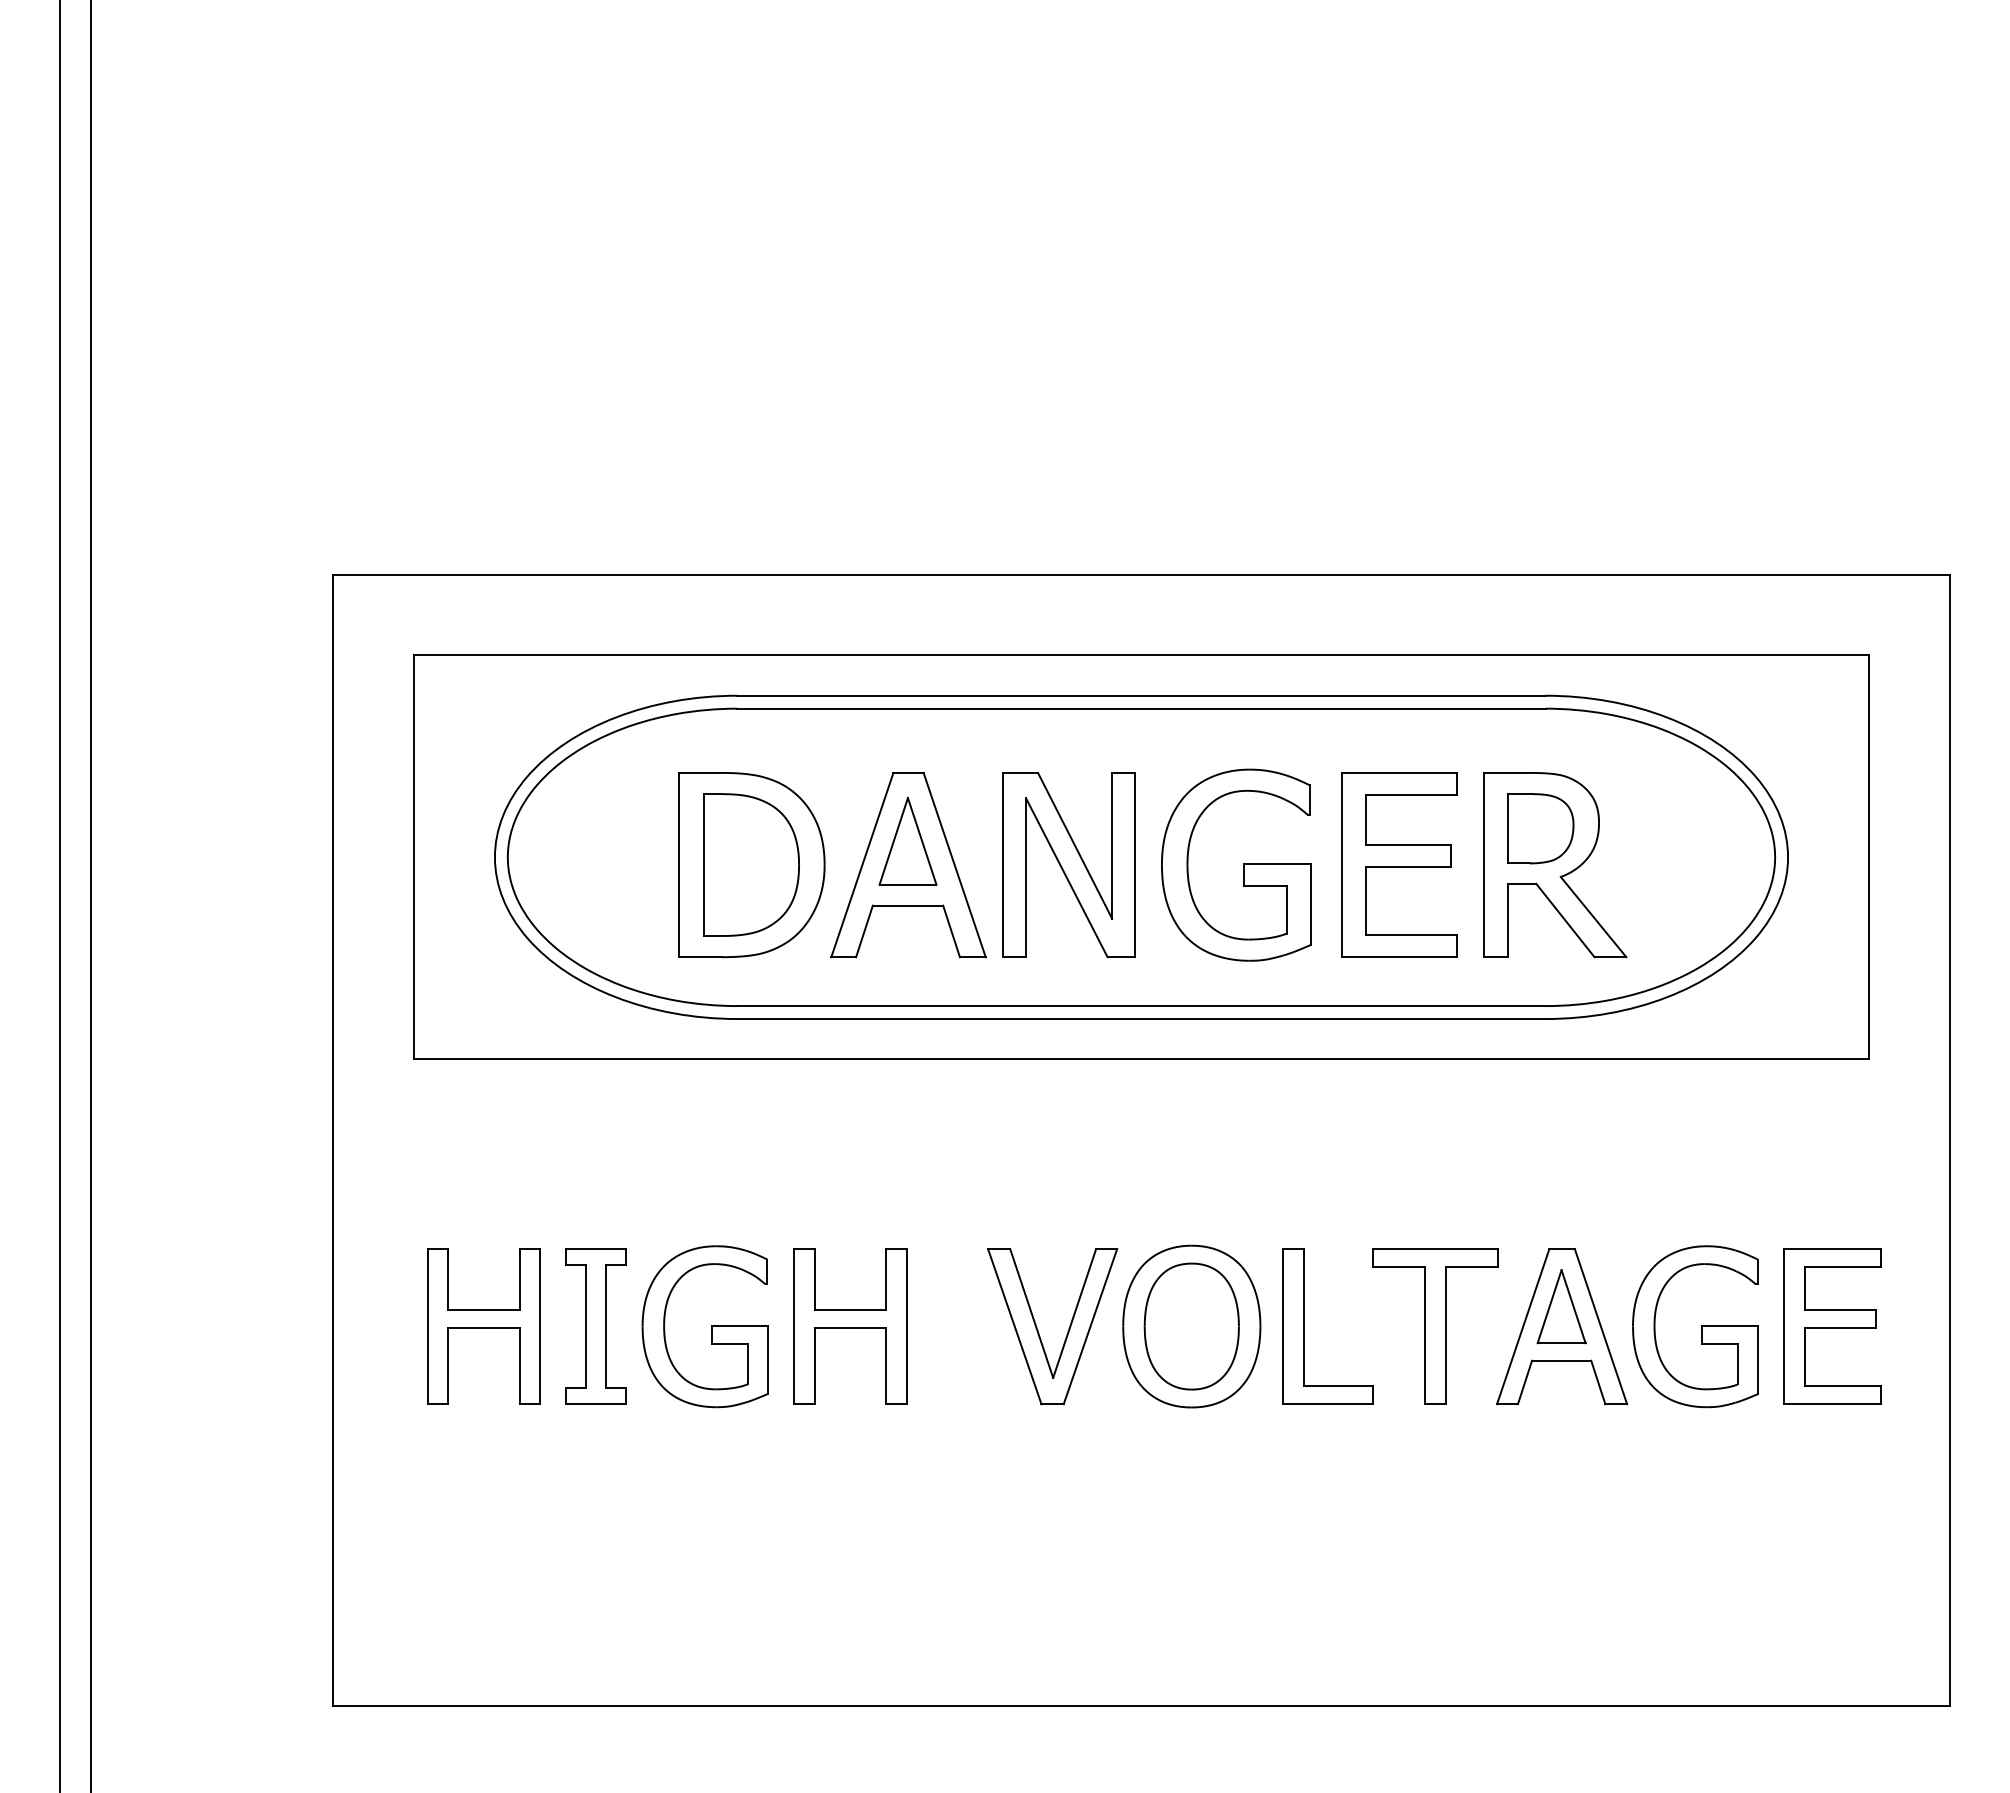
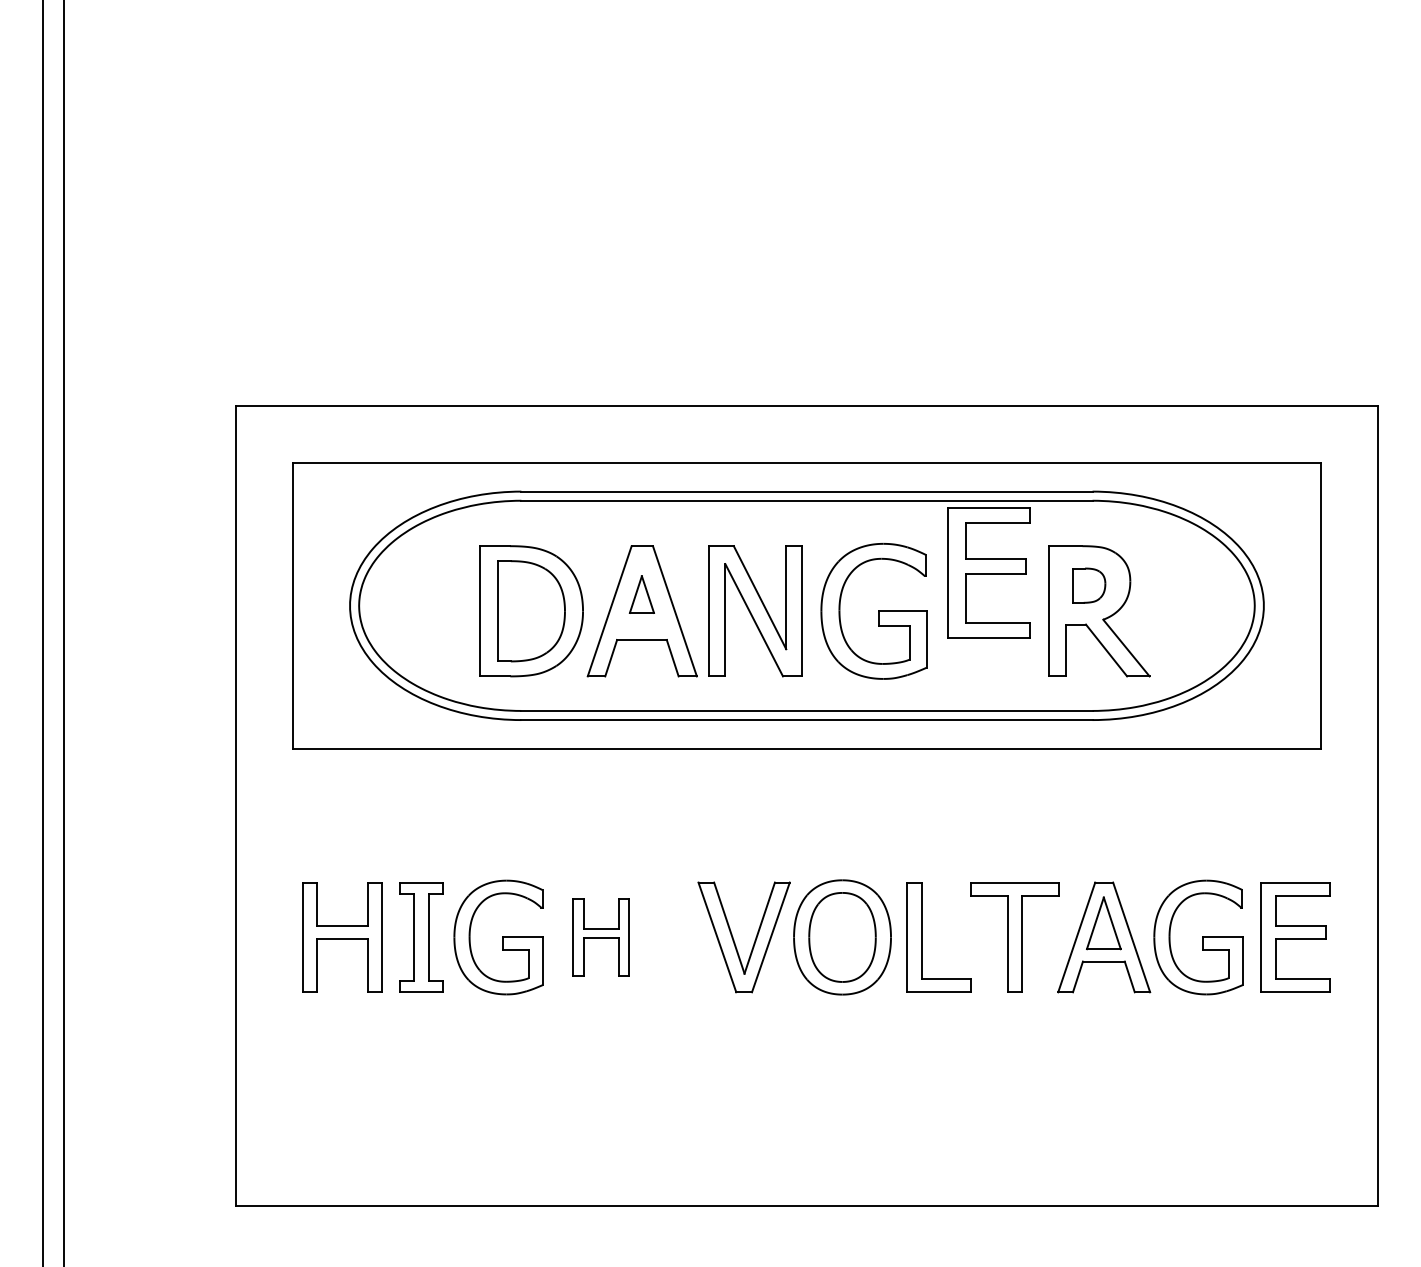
part: (1540, 828) -> (1088, 585), size x0.7
part: (907, 841) -> (641, 594), size x0.6
part: (1399, 864) -> (989, 572), moved
part: (850, 1326) -> (601, 937), size x0.7

